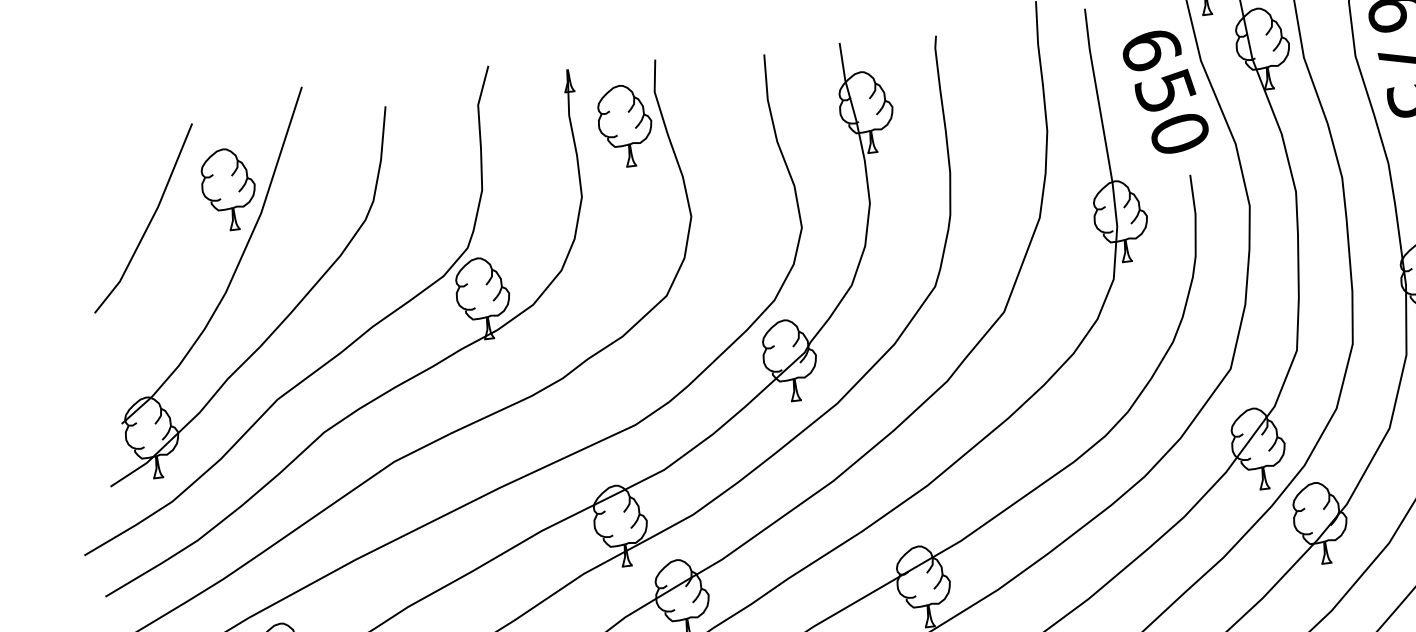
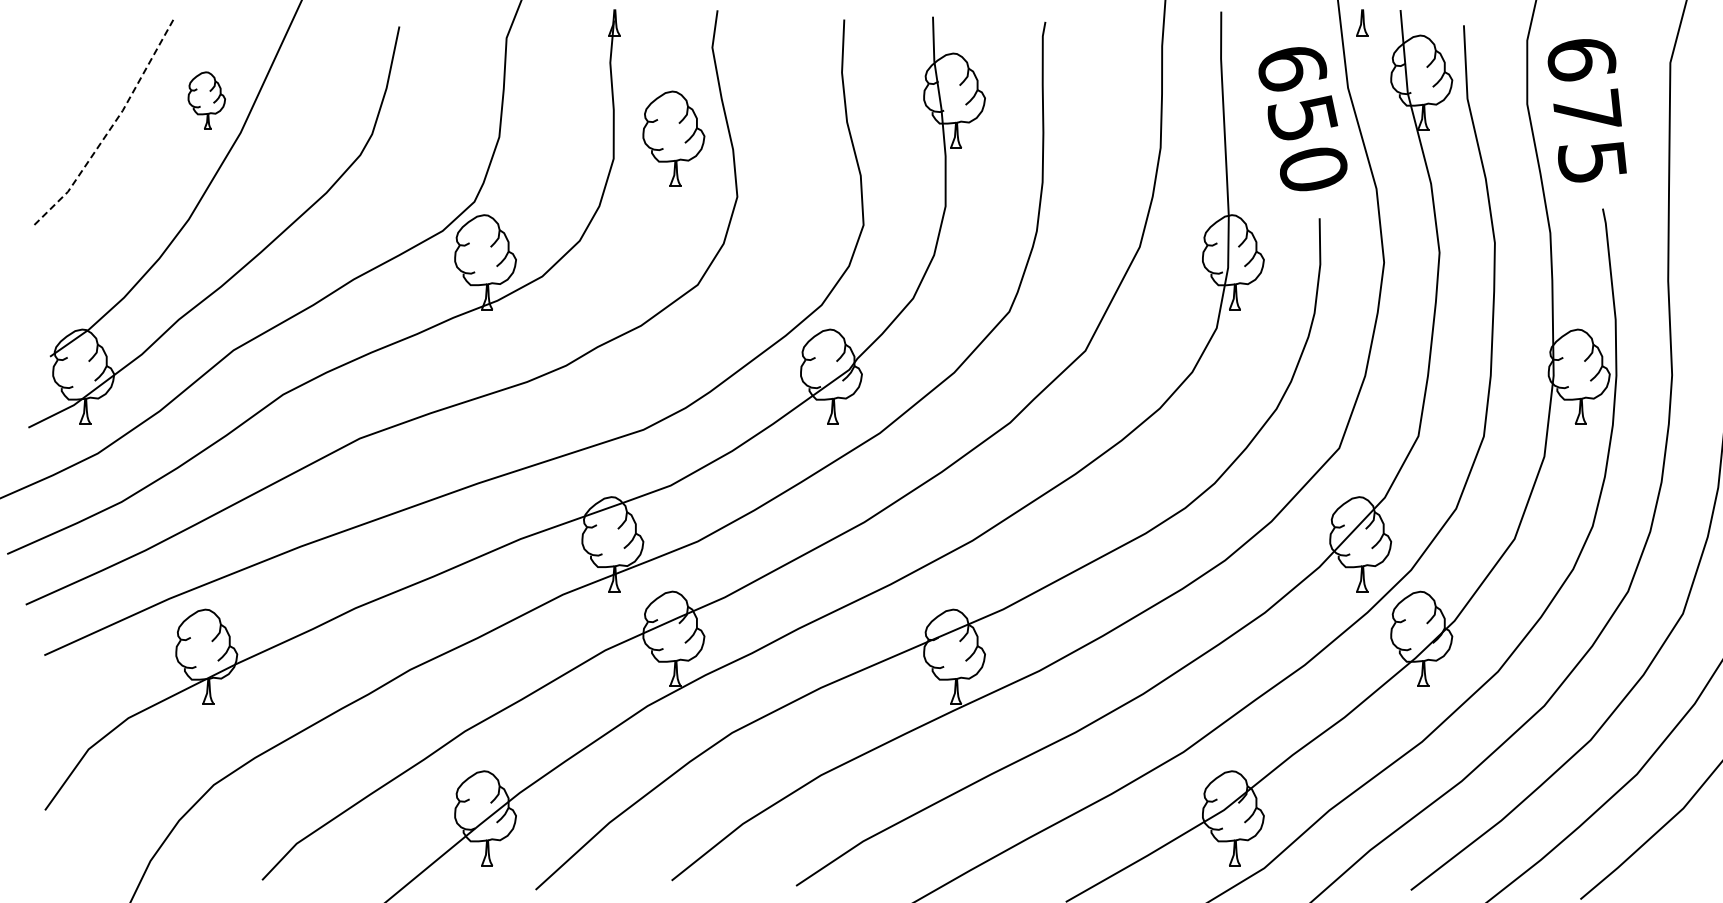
part: (625, 125) -> (673, 138), moved
part: (228, 189) -> (206, 100), size x0.6
line: (150, 222) -> (111, 127), solid -> dashed

